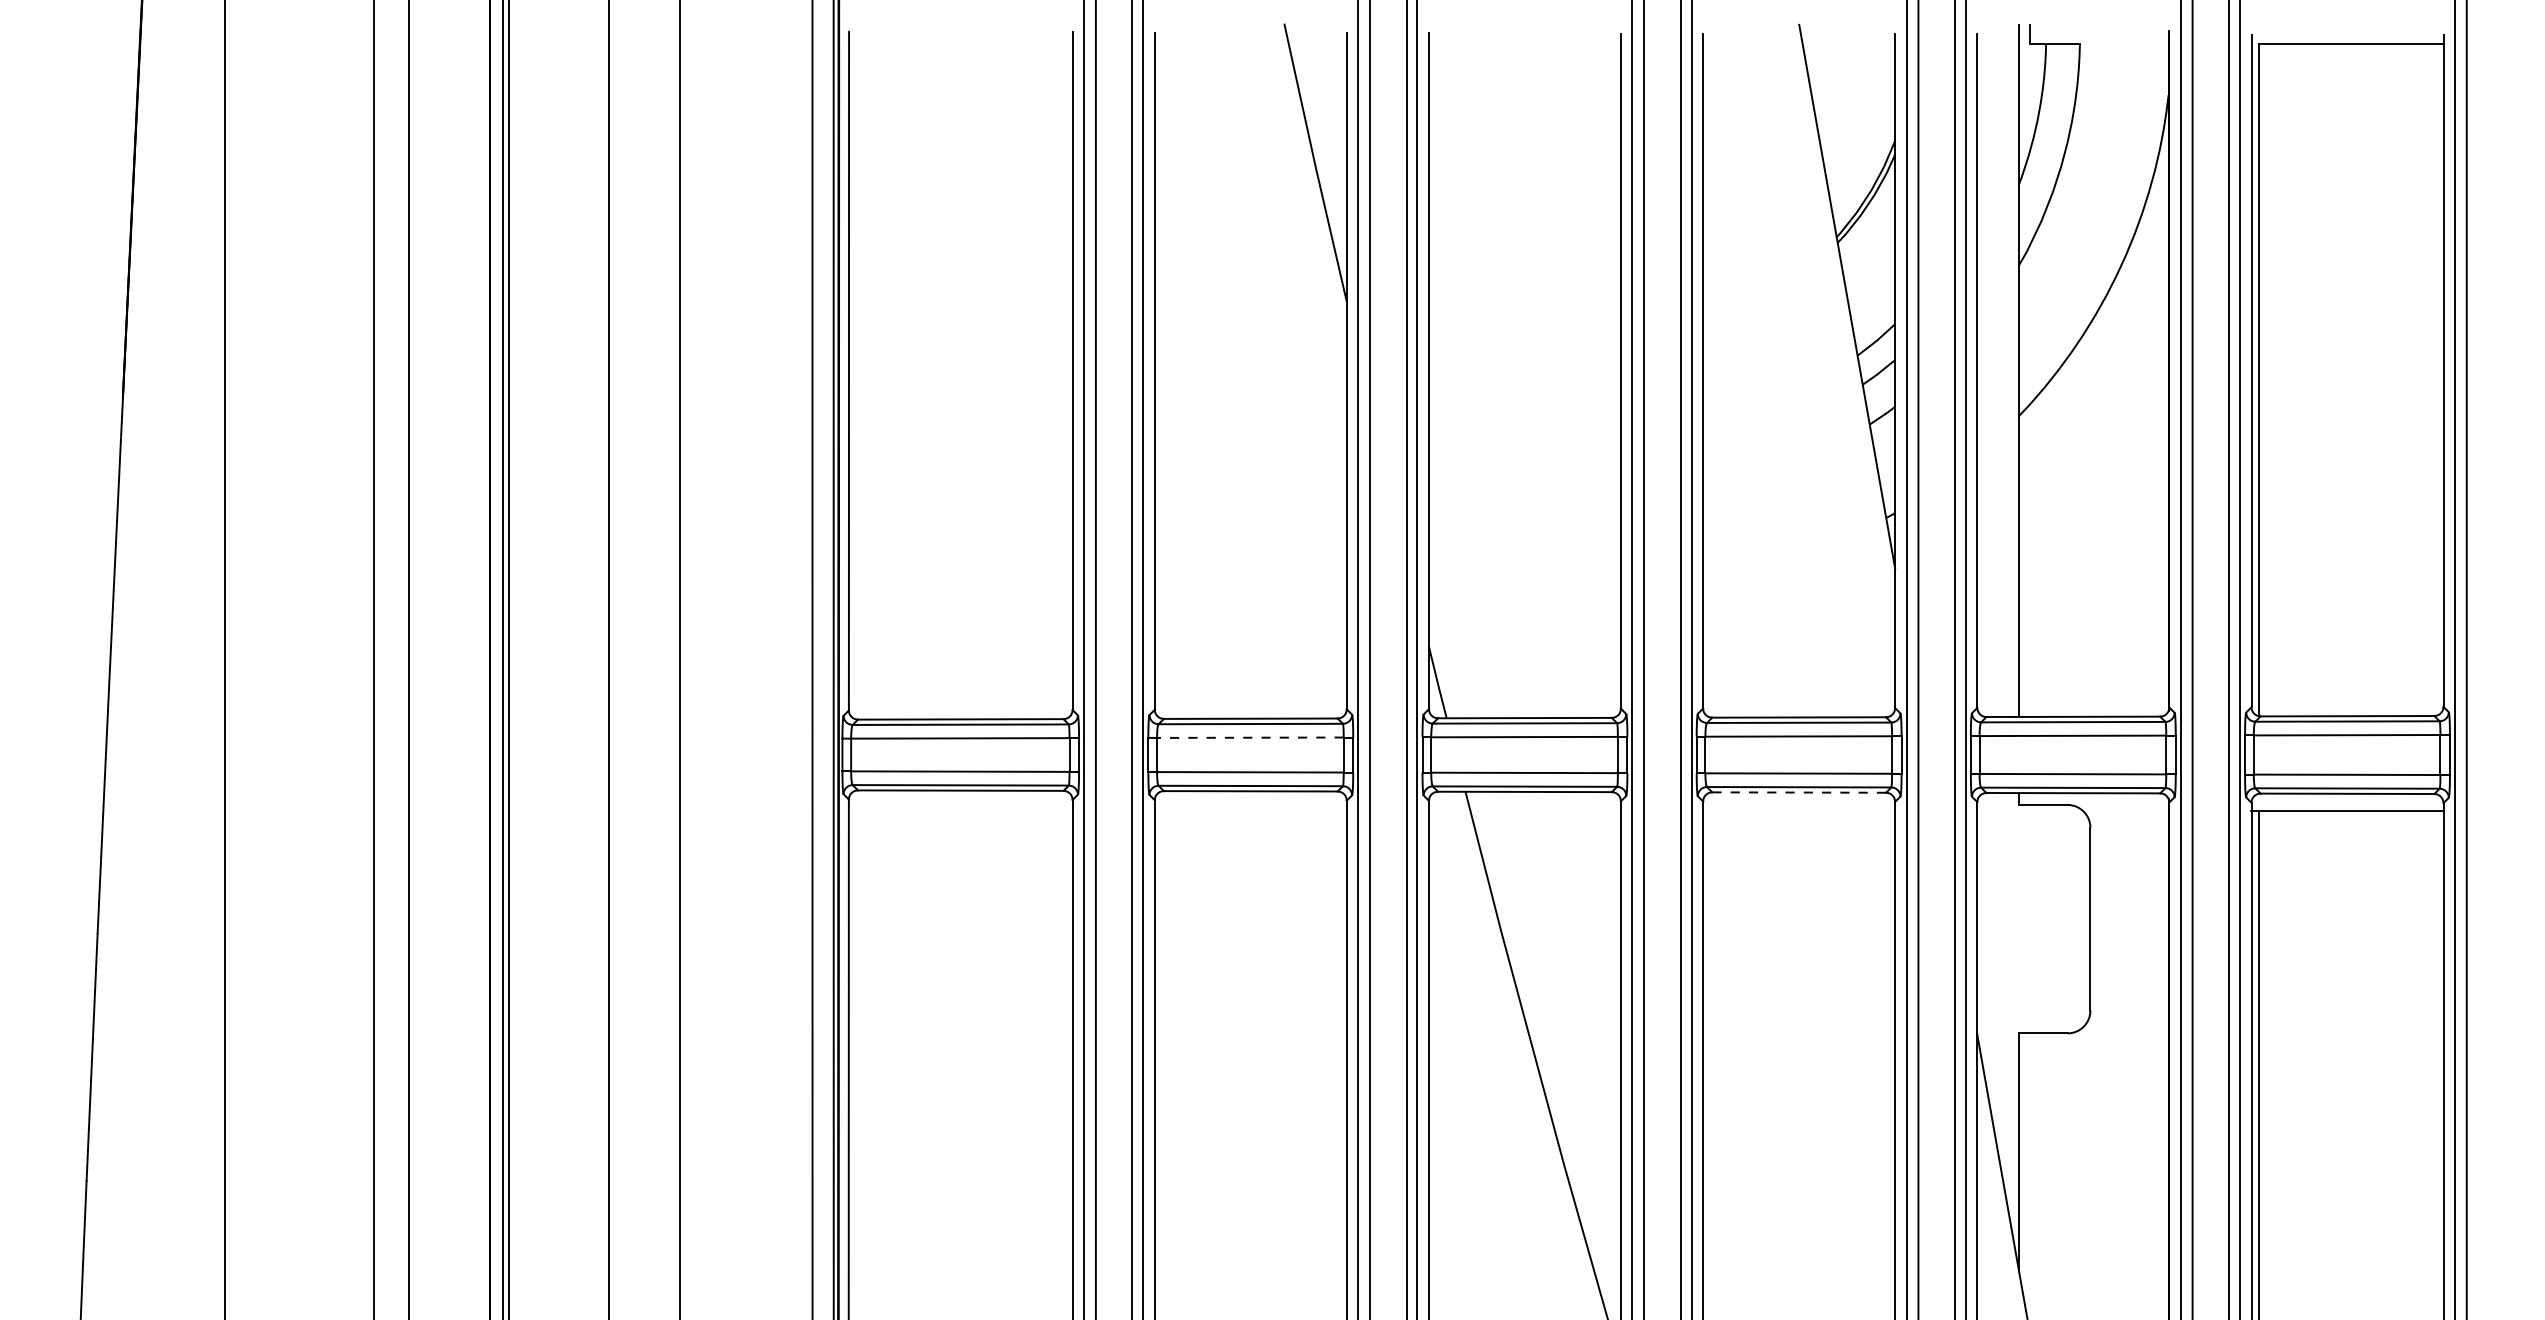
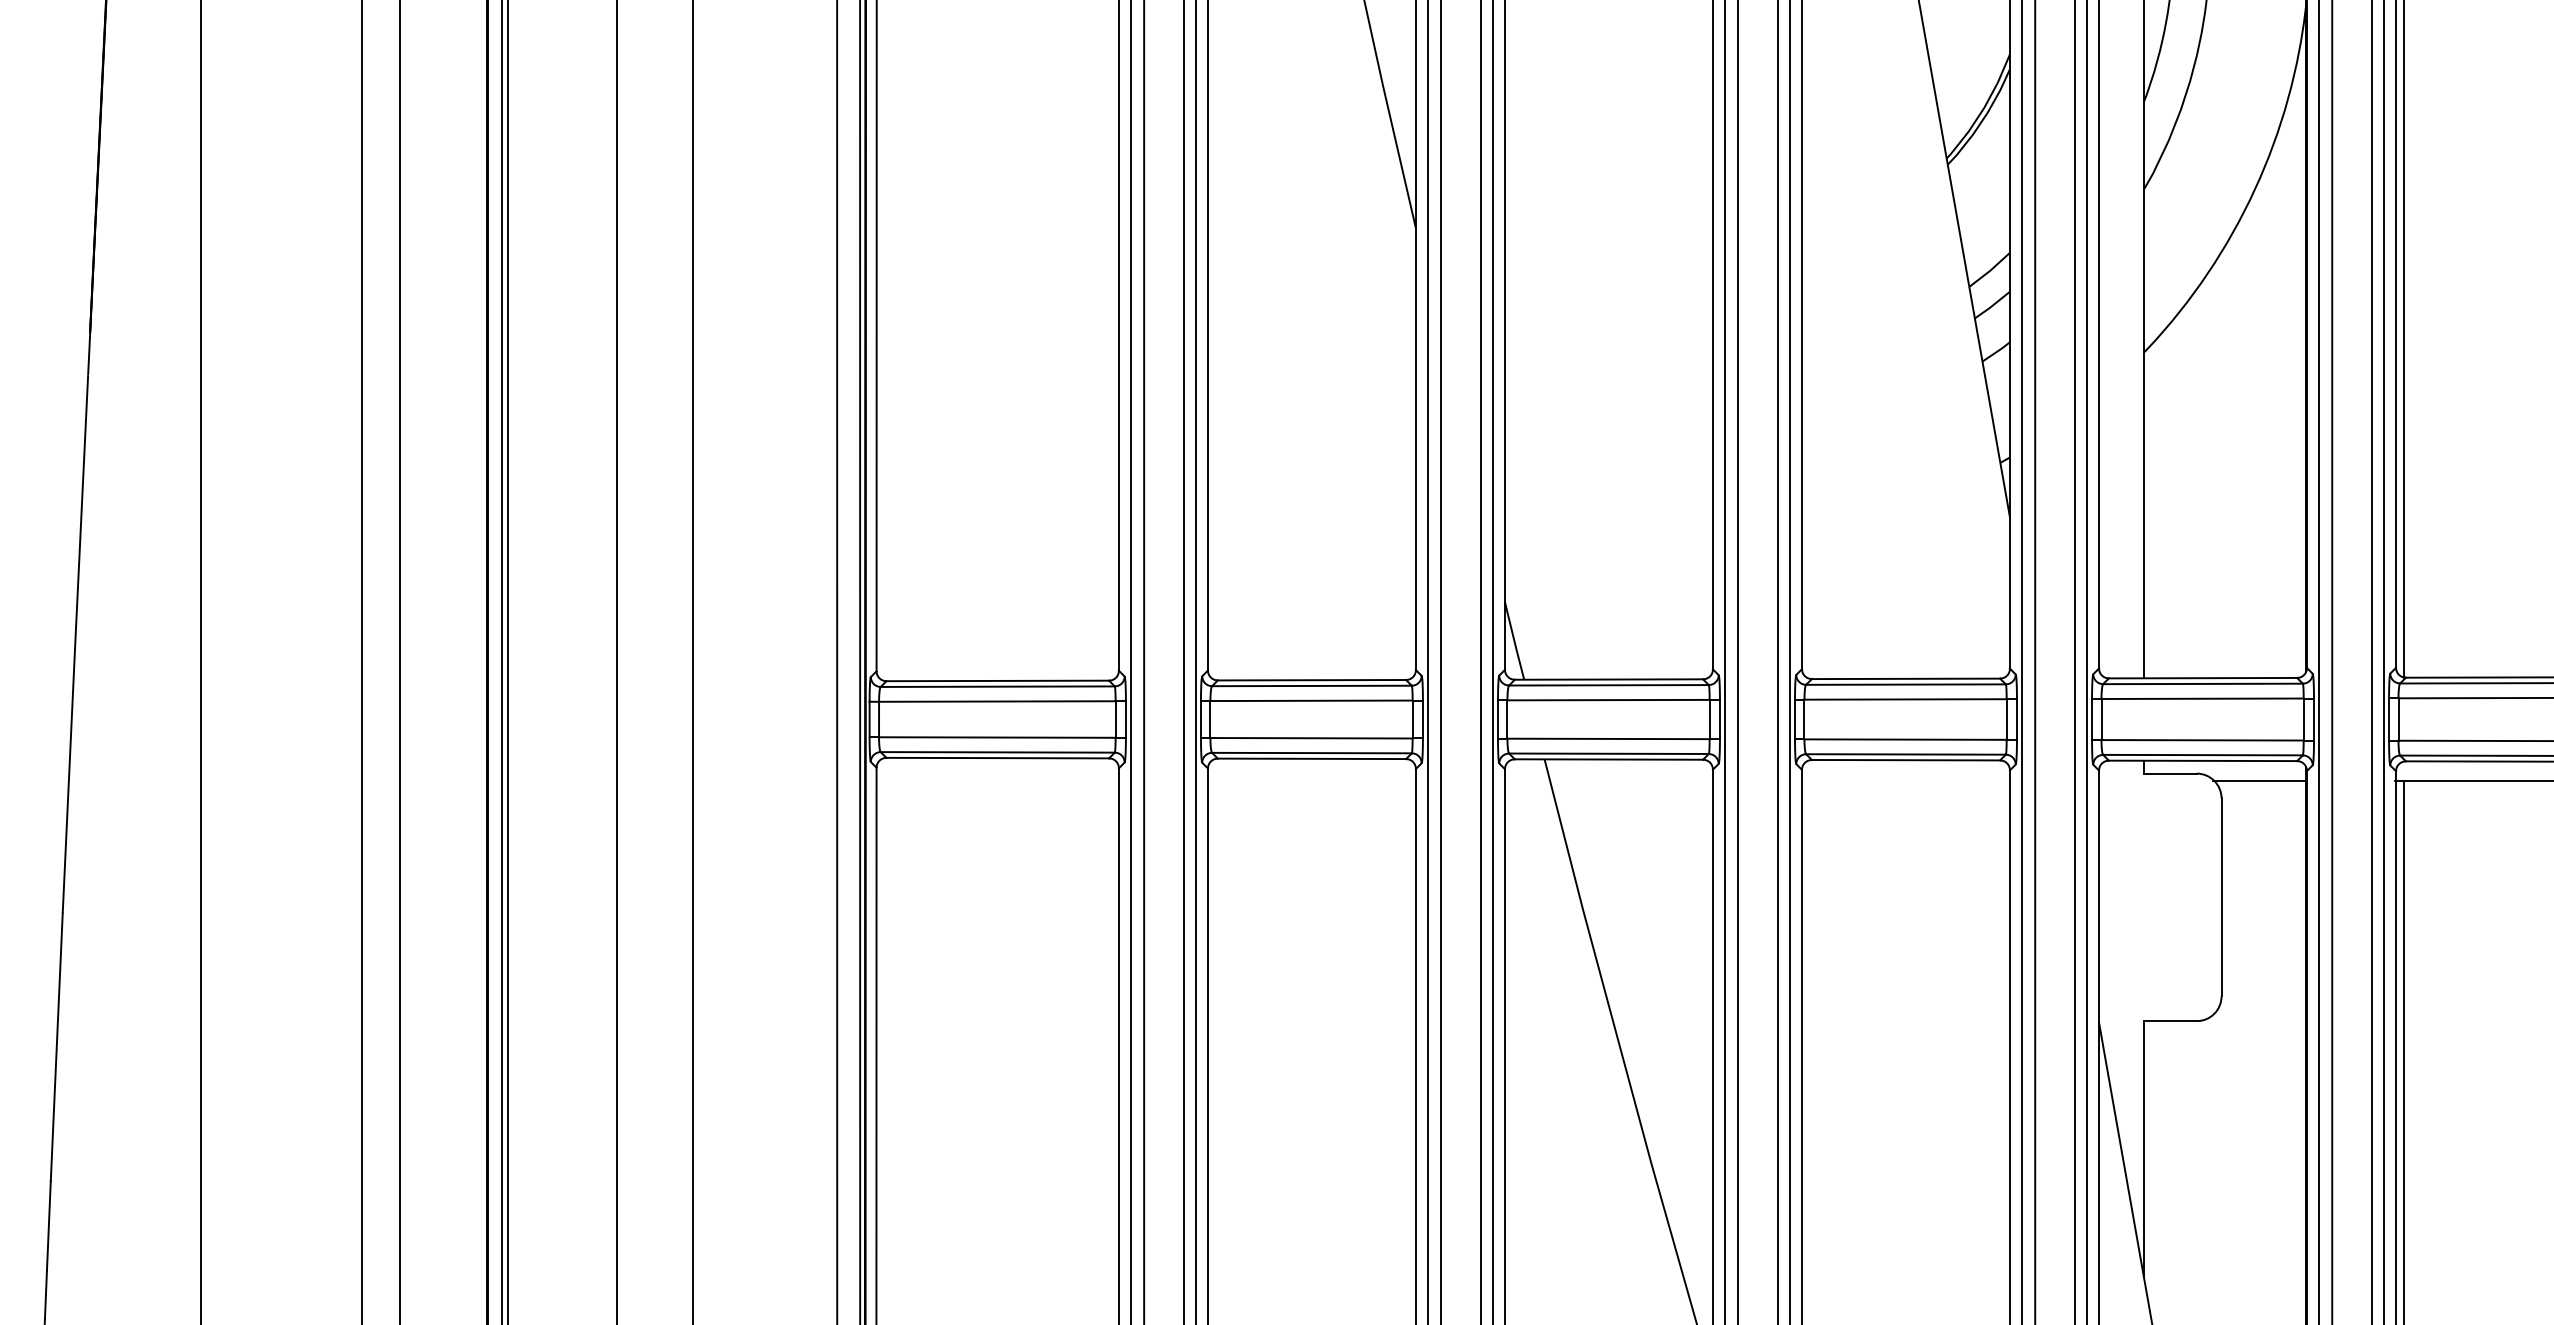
line: (1249, 737) -> (1310, 700), dashed -> solid
line: (1799, 792) -> (1906, 760), dashed -> solid
line: (2125, 811) -> (2259, 780), added

